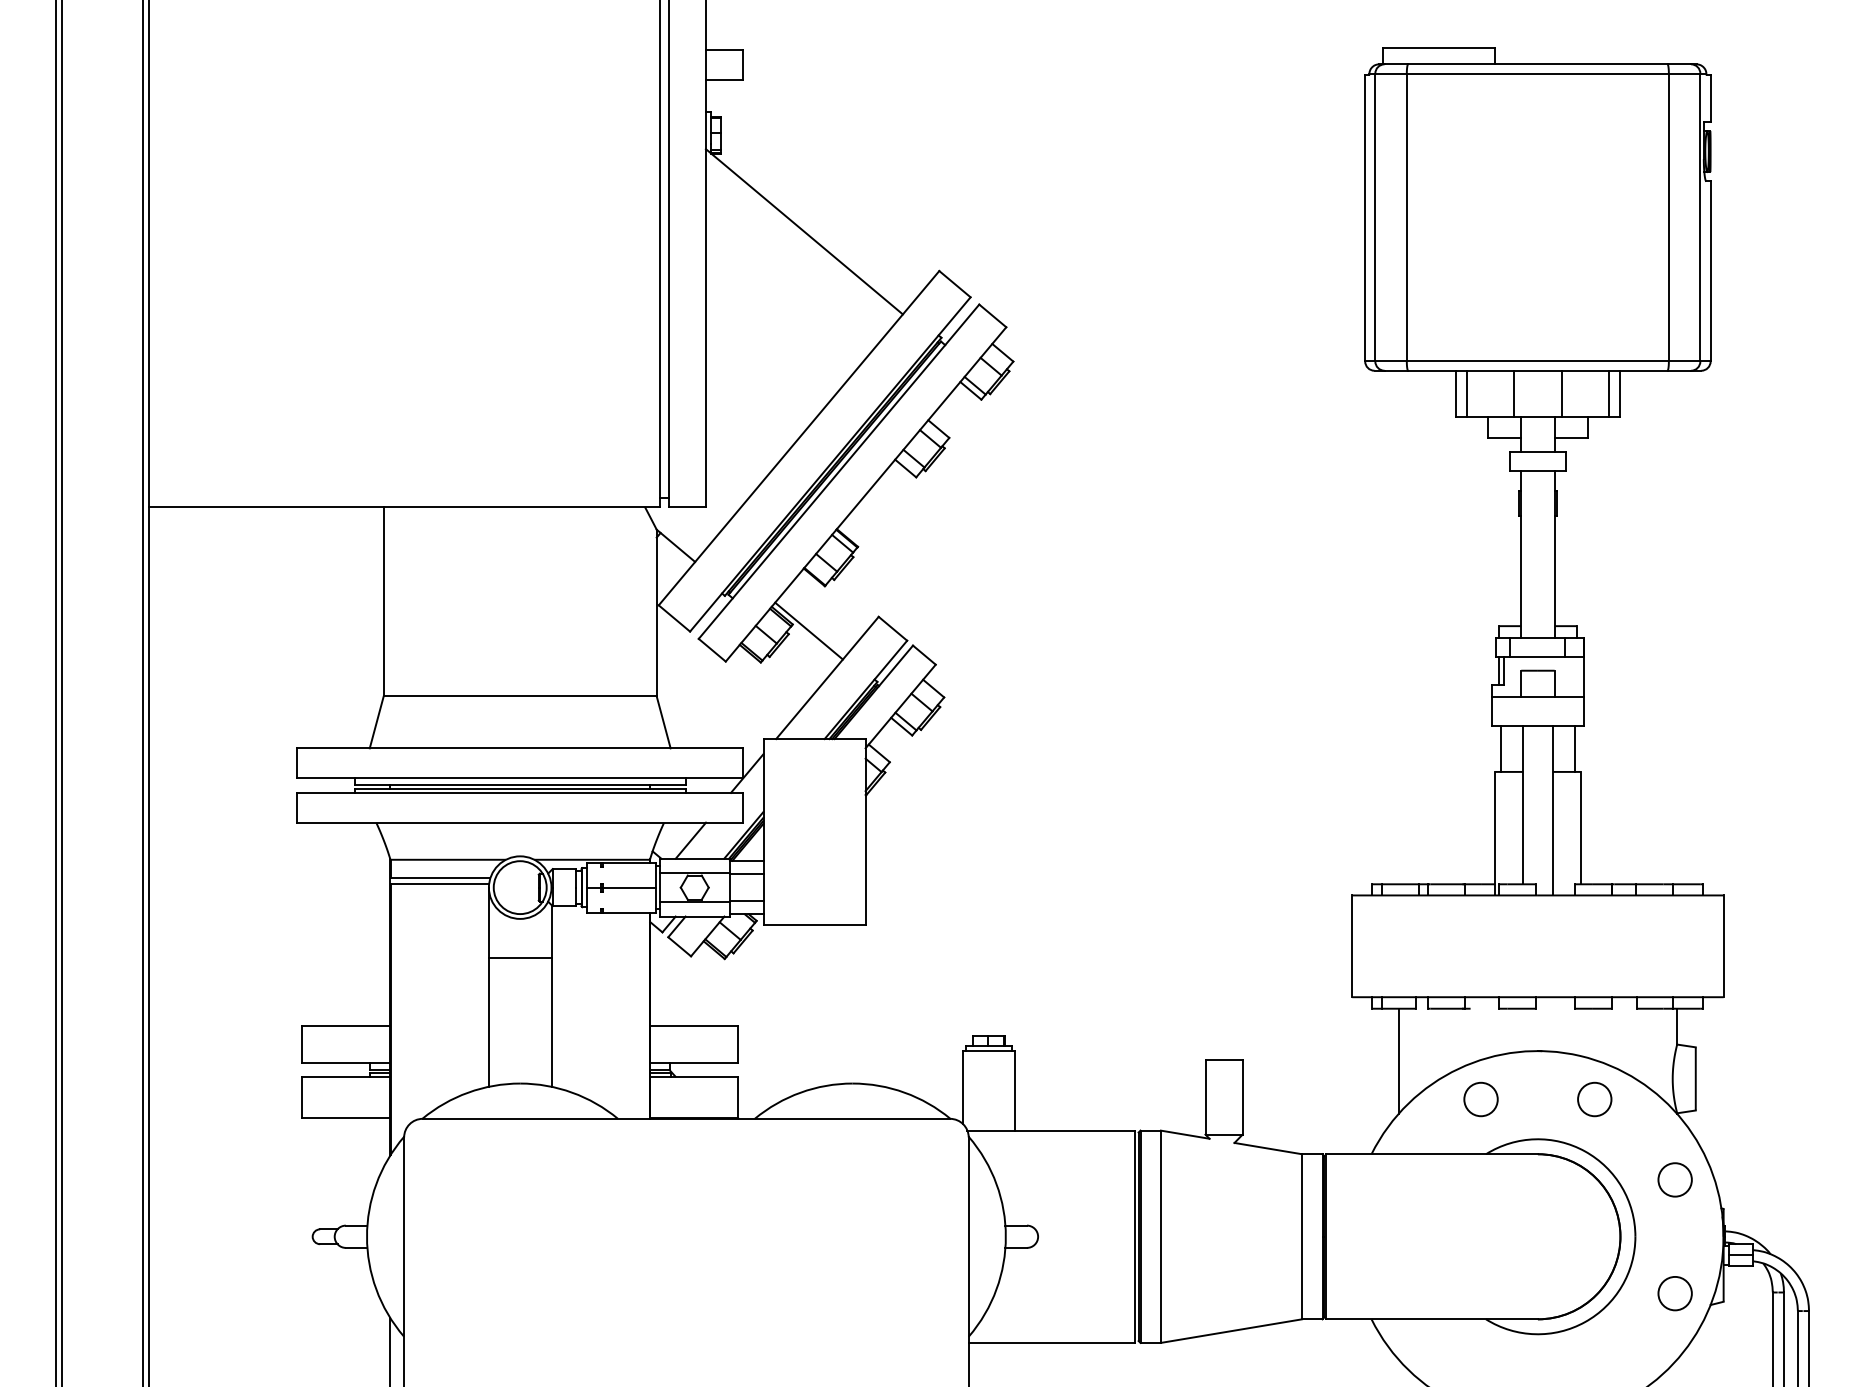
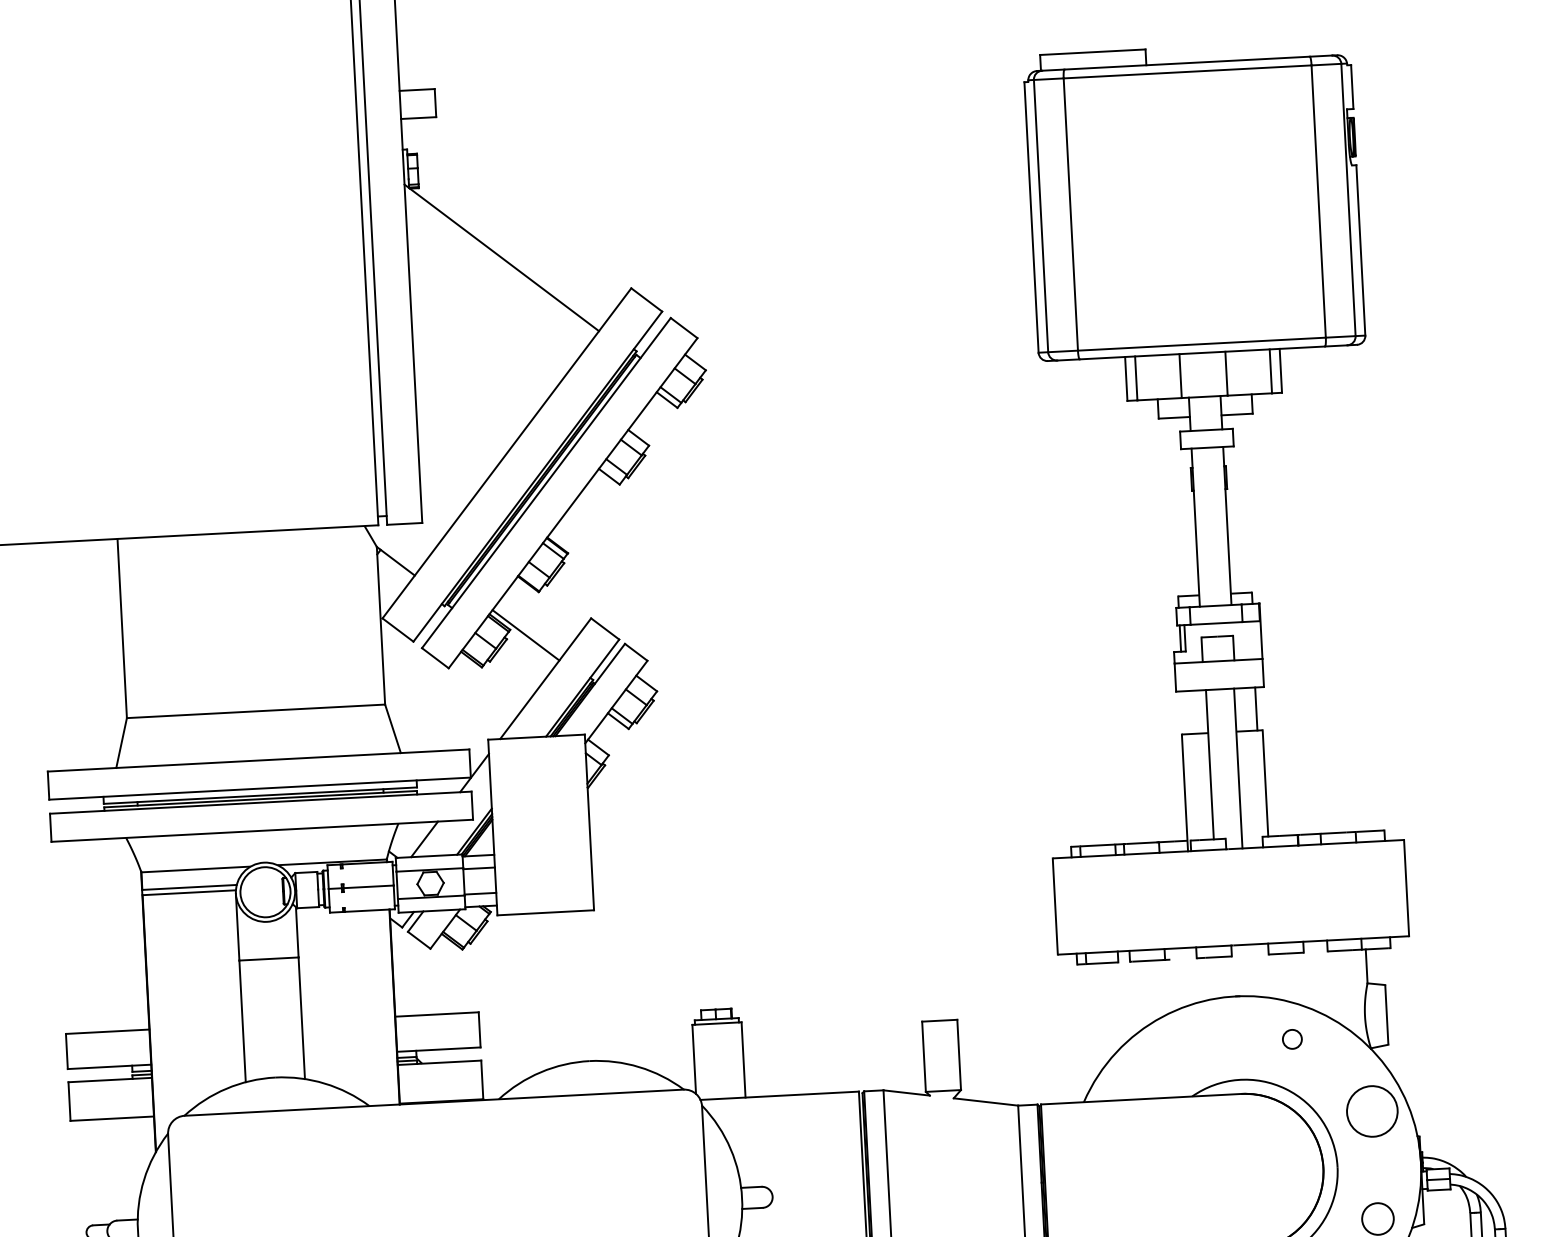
line: (1500, 748) -> (1185, 712), removed
line: (1398, 1060) -> (1104, 1012), removed
circle: (1480, 1099) -> (1184, 1045), removed
circle: (1594, 1099) -> (1292, 1039), size x0.6
circle: (1674, 1179) -> (1371, 1111), size x1.6

